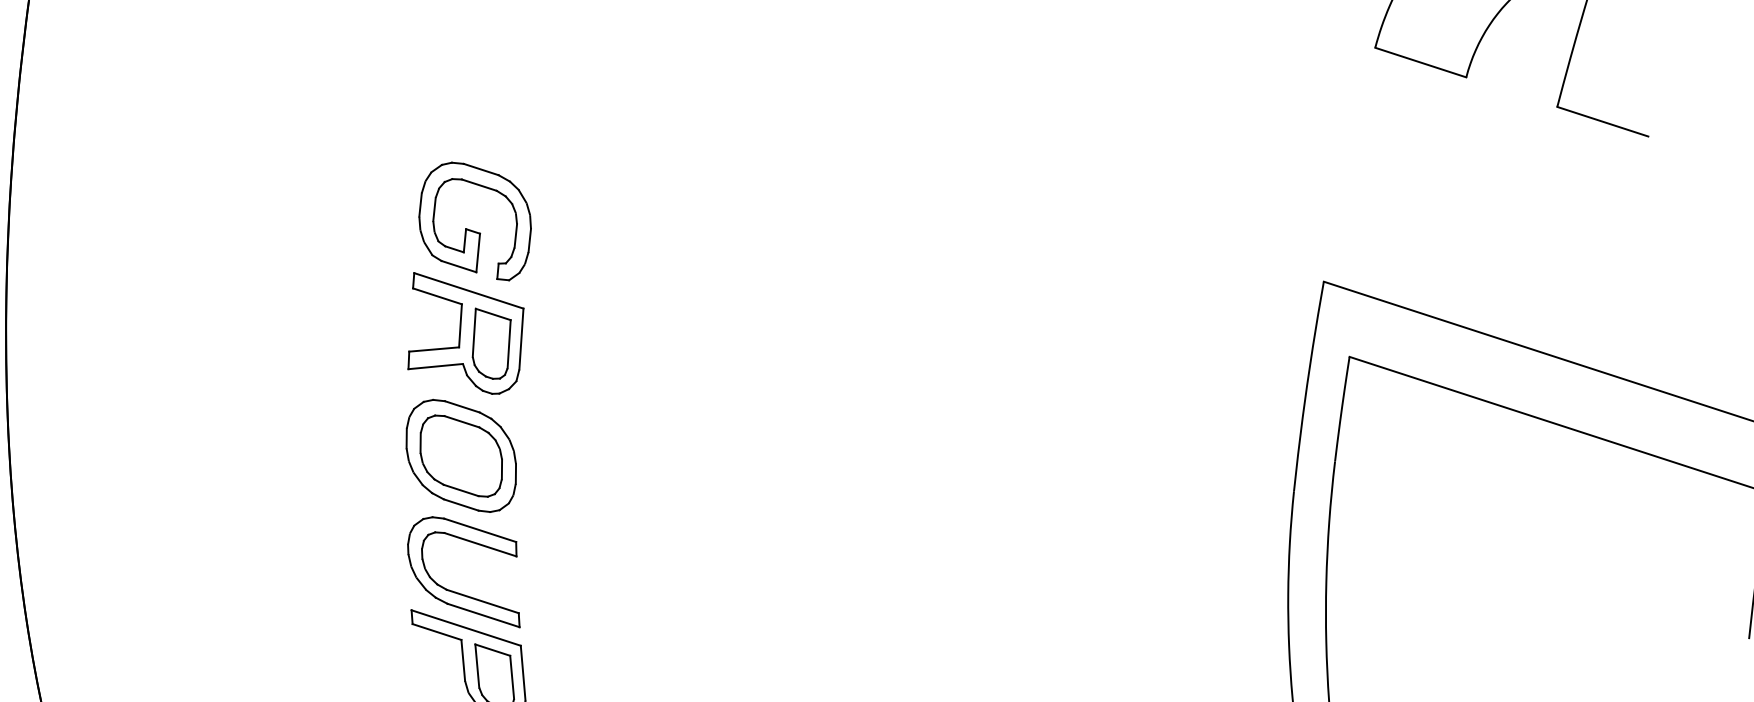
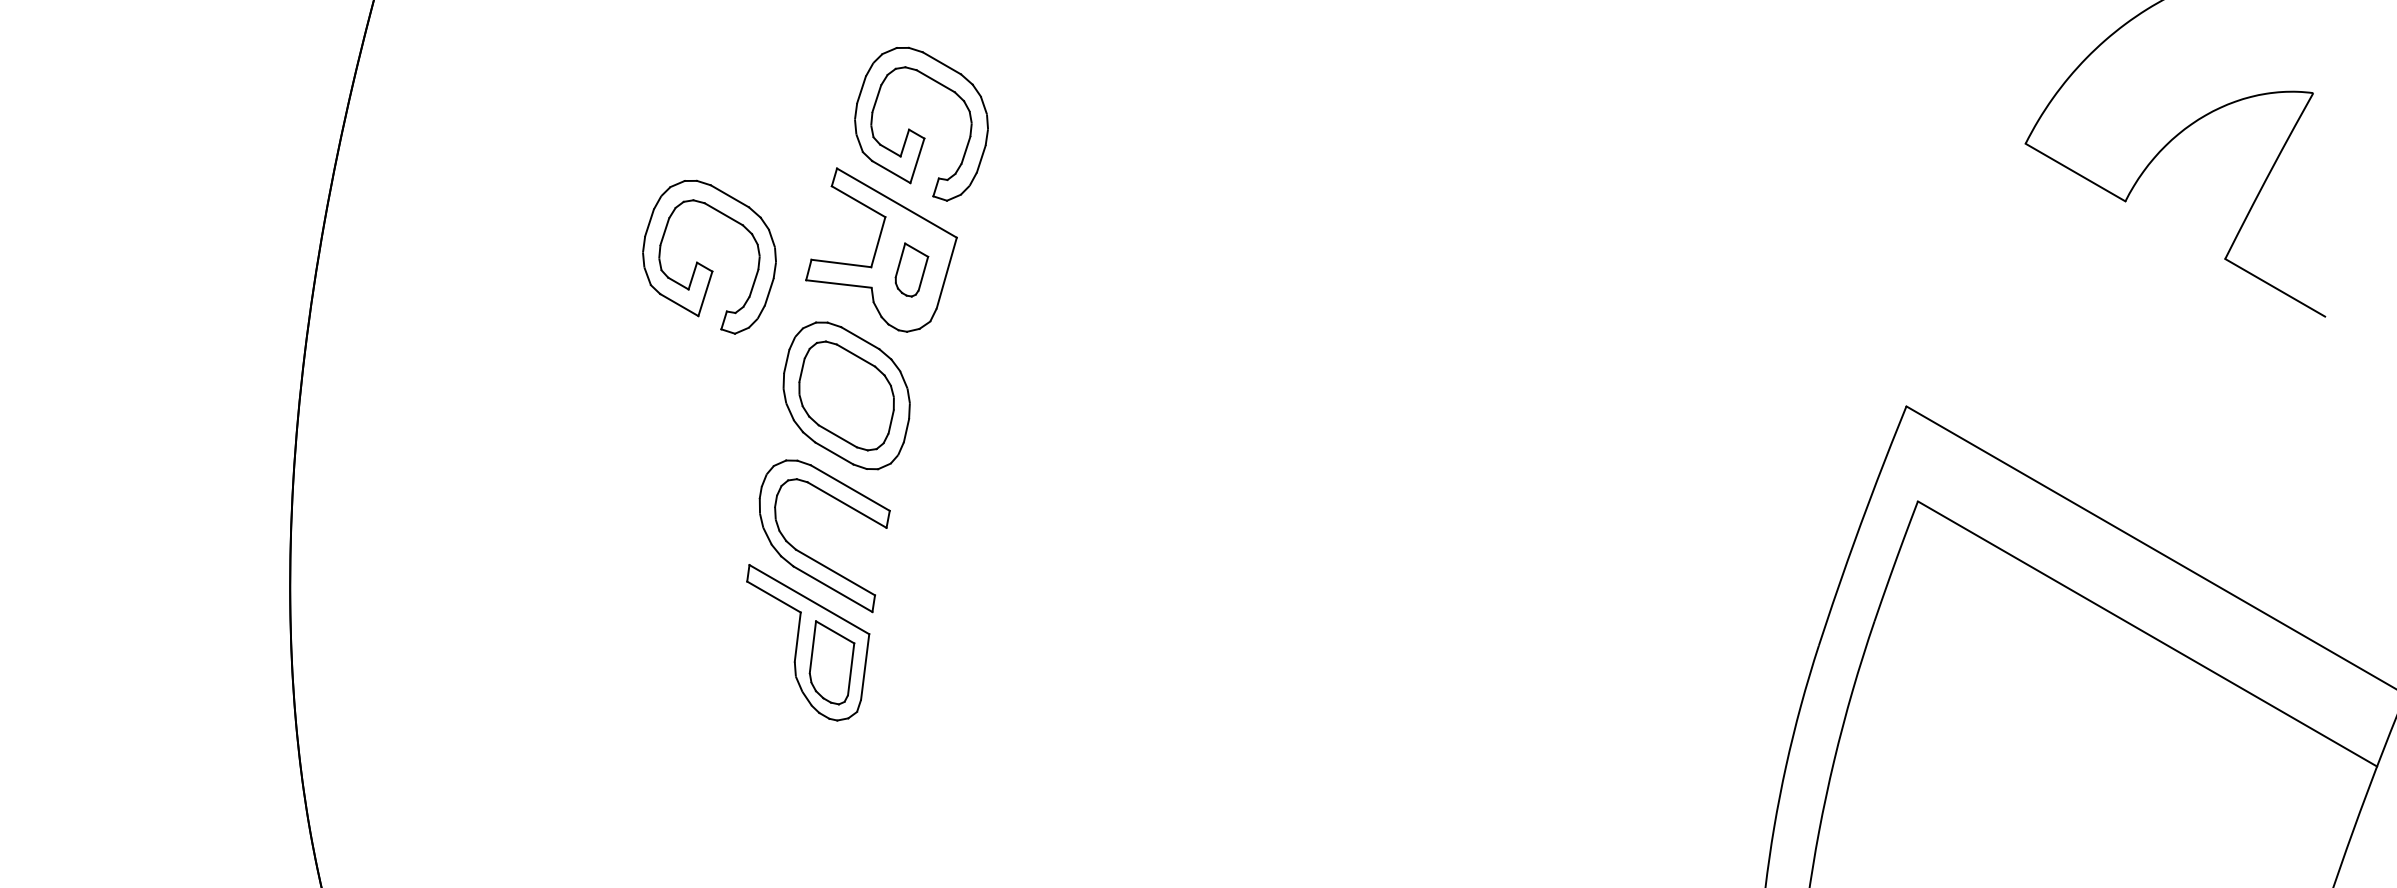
part: (492, 342) -> (911, 269), size x0.6
part: (323, 374) -> (704, 265), added

